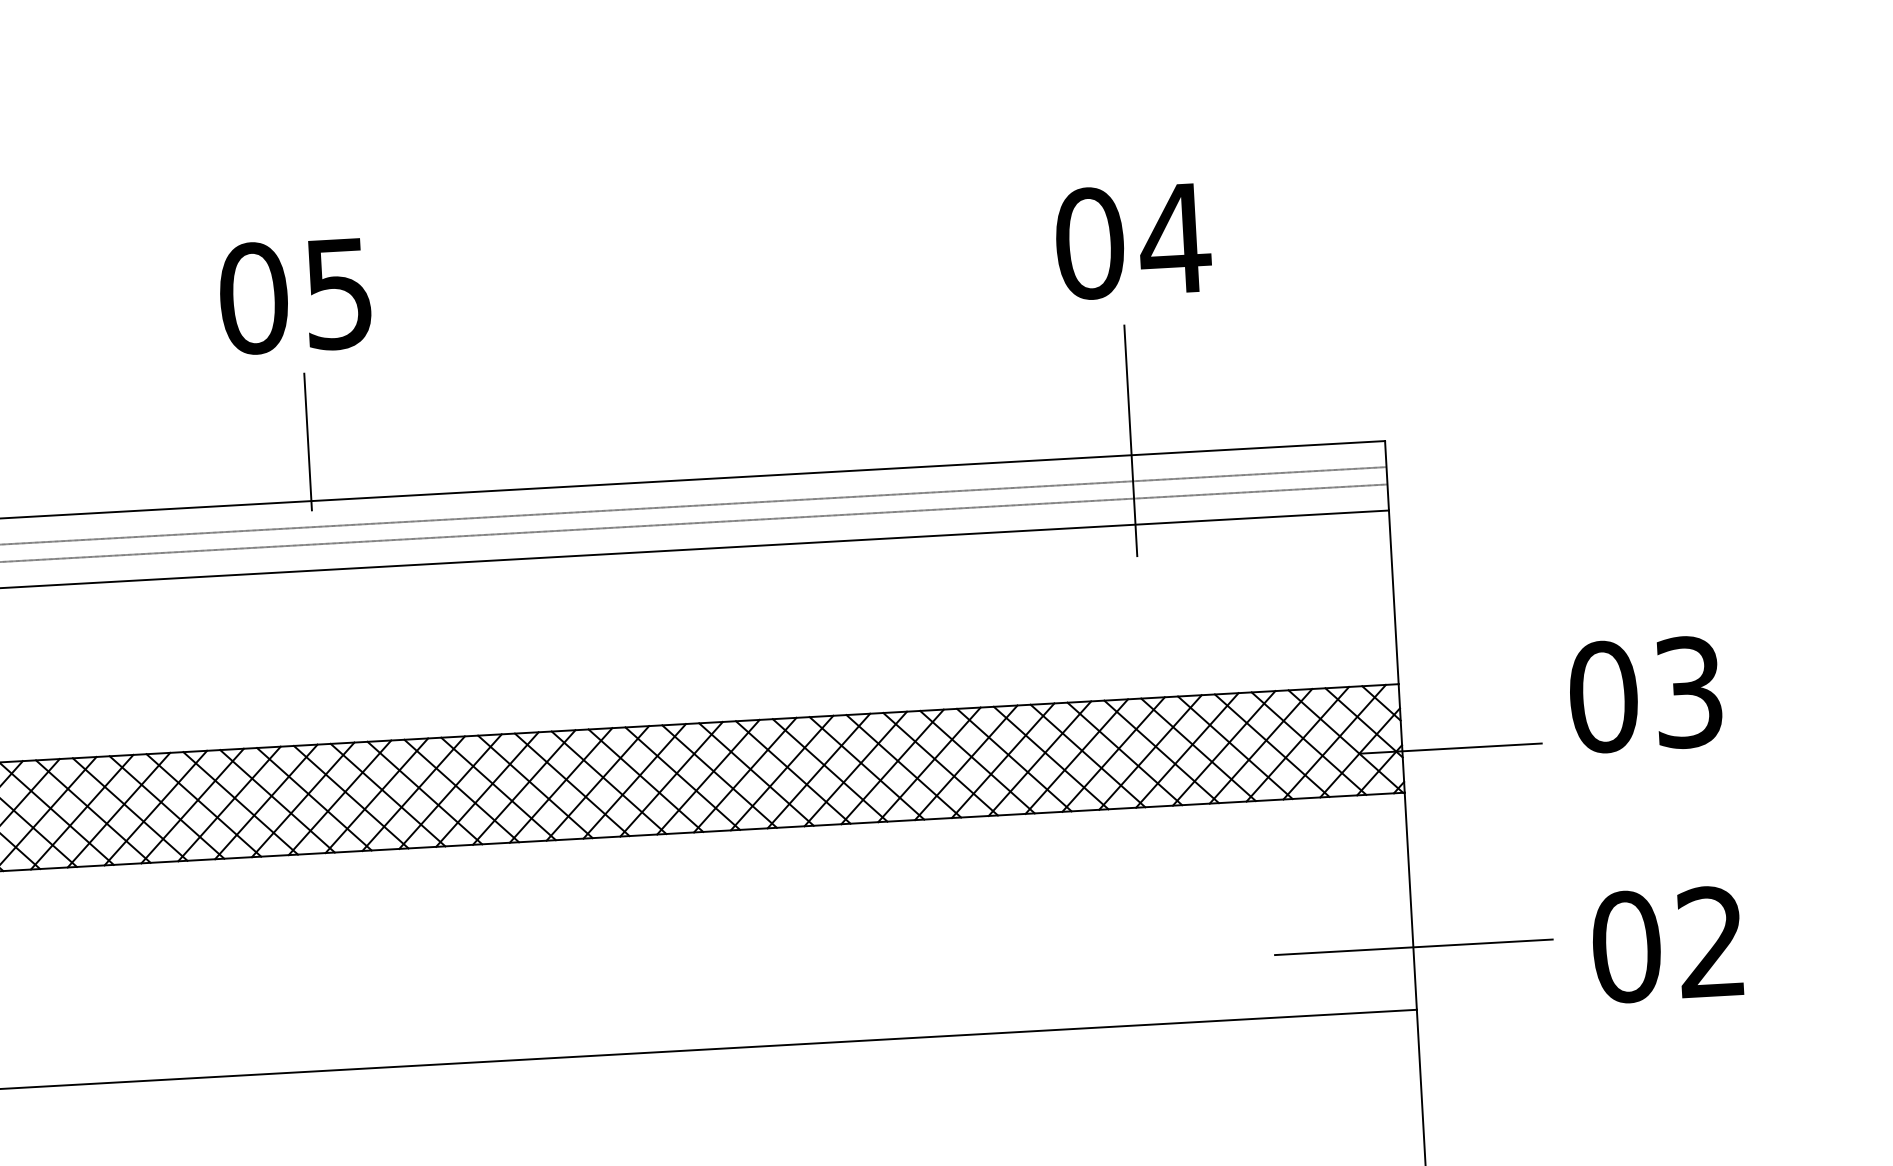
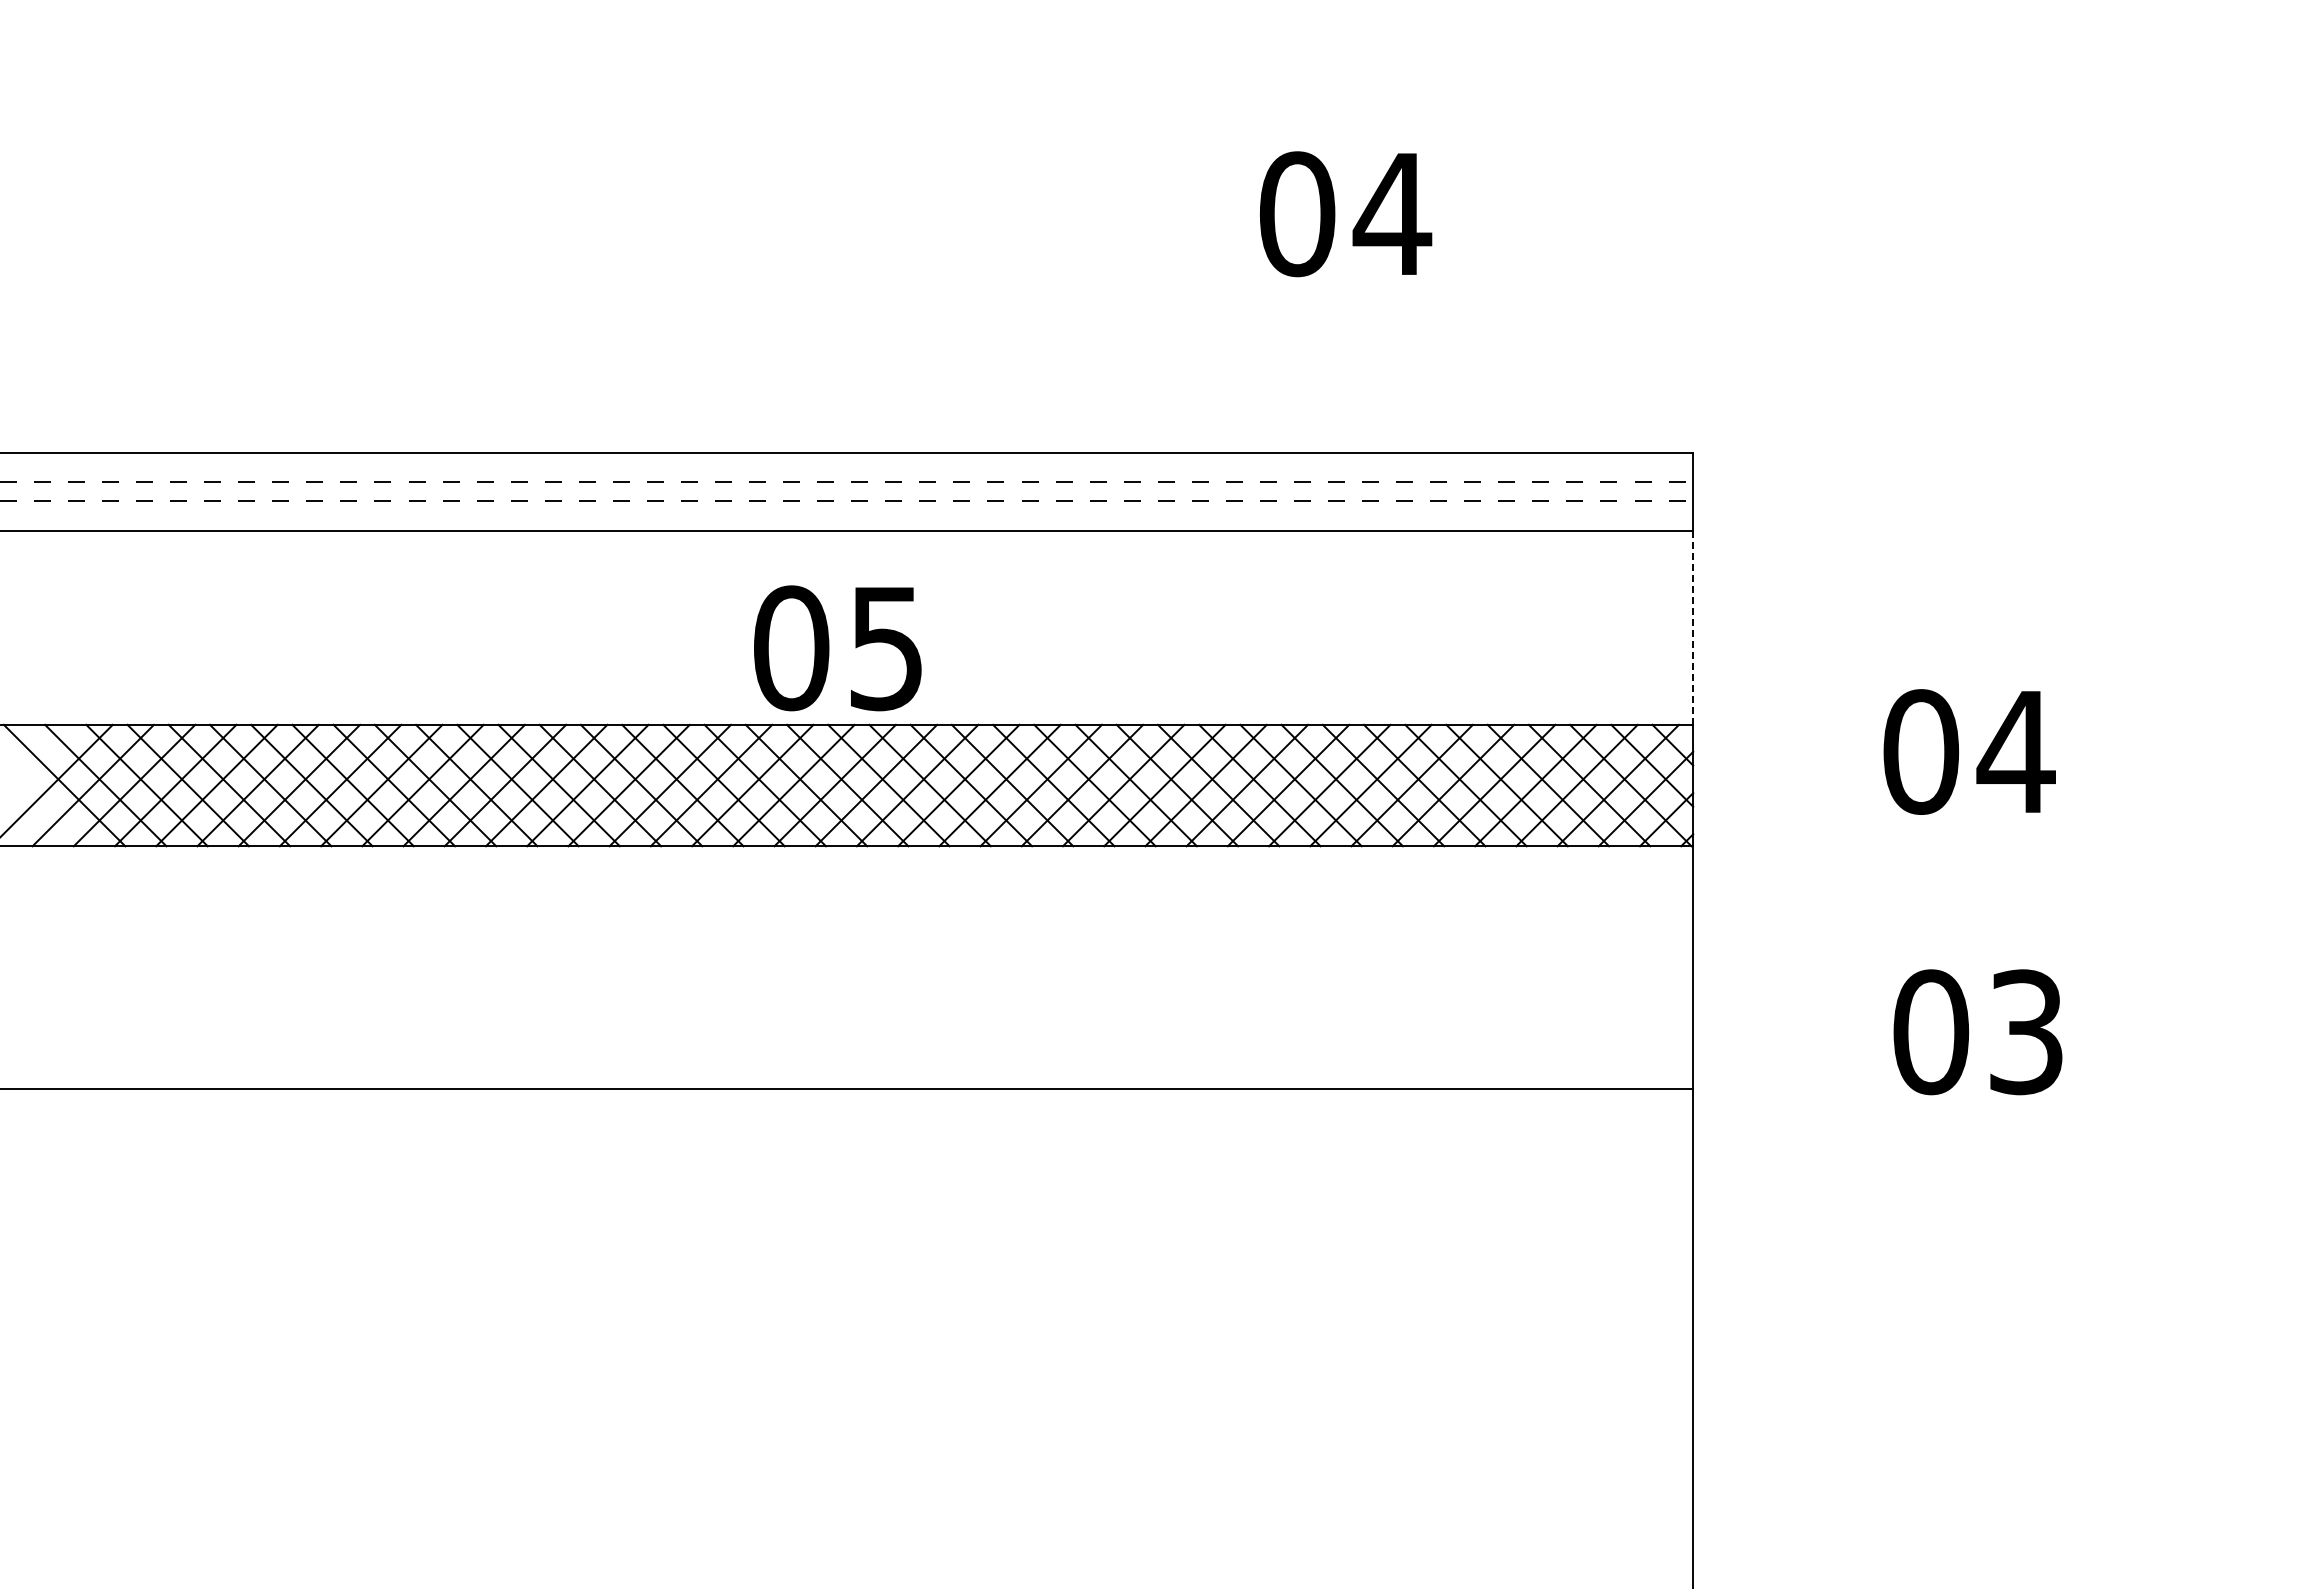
text: (1133, 241) -> (1346, 214), moved
text: (295, 296) -> (837, 648), moved
line: (1130, 440) -> (1409, 436), removed
line: (308, 441) -> (492, 386), removed
line: (1394, 597) -> (1693, 627), solid -> dashed
text: (1688, 691) -> (2015, 751), 03 -> 04
line: (1450, 748) -> (1747, 799), removed
text: (1711, 942) -> (2026, 1032), 02 -> 03
line: (1413, 947) -> (1693, 1019), removed

